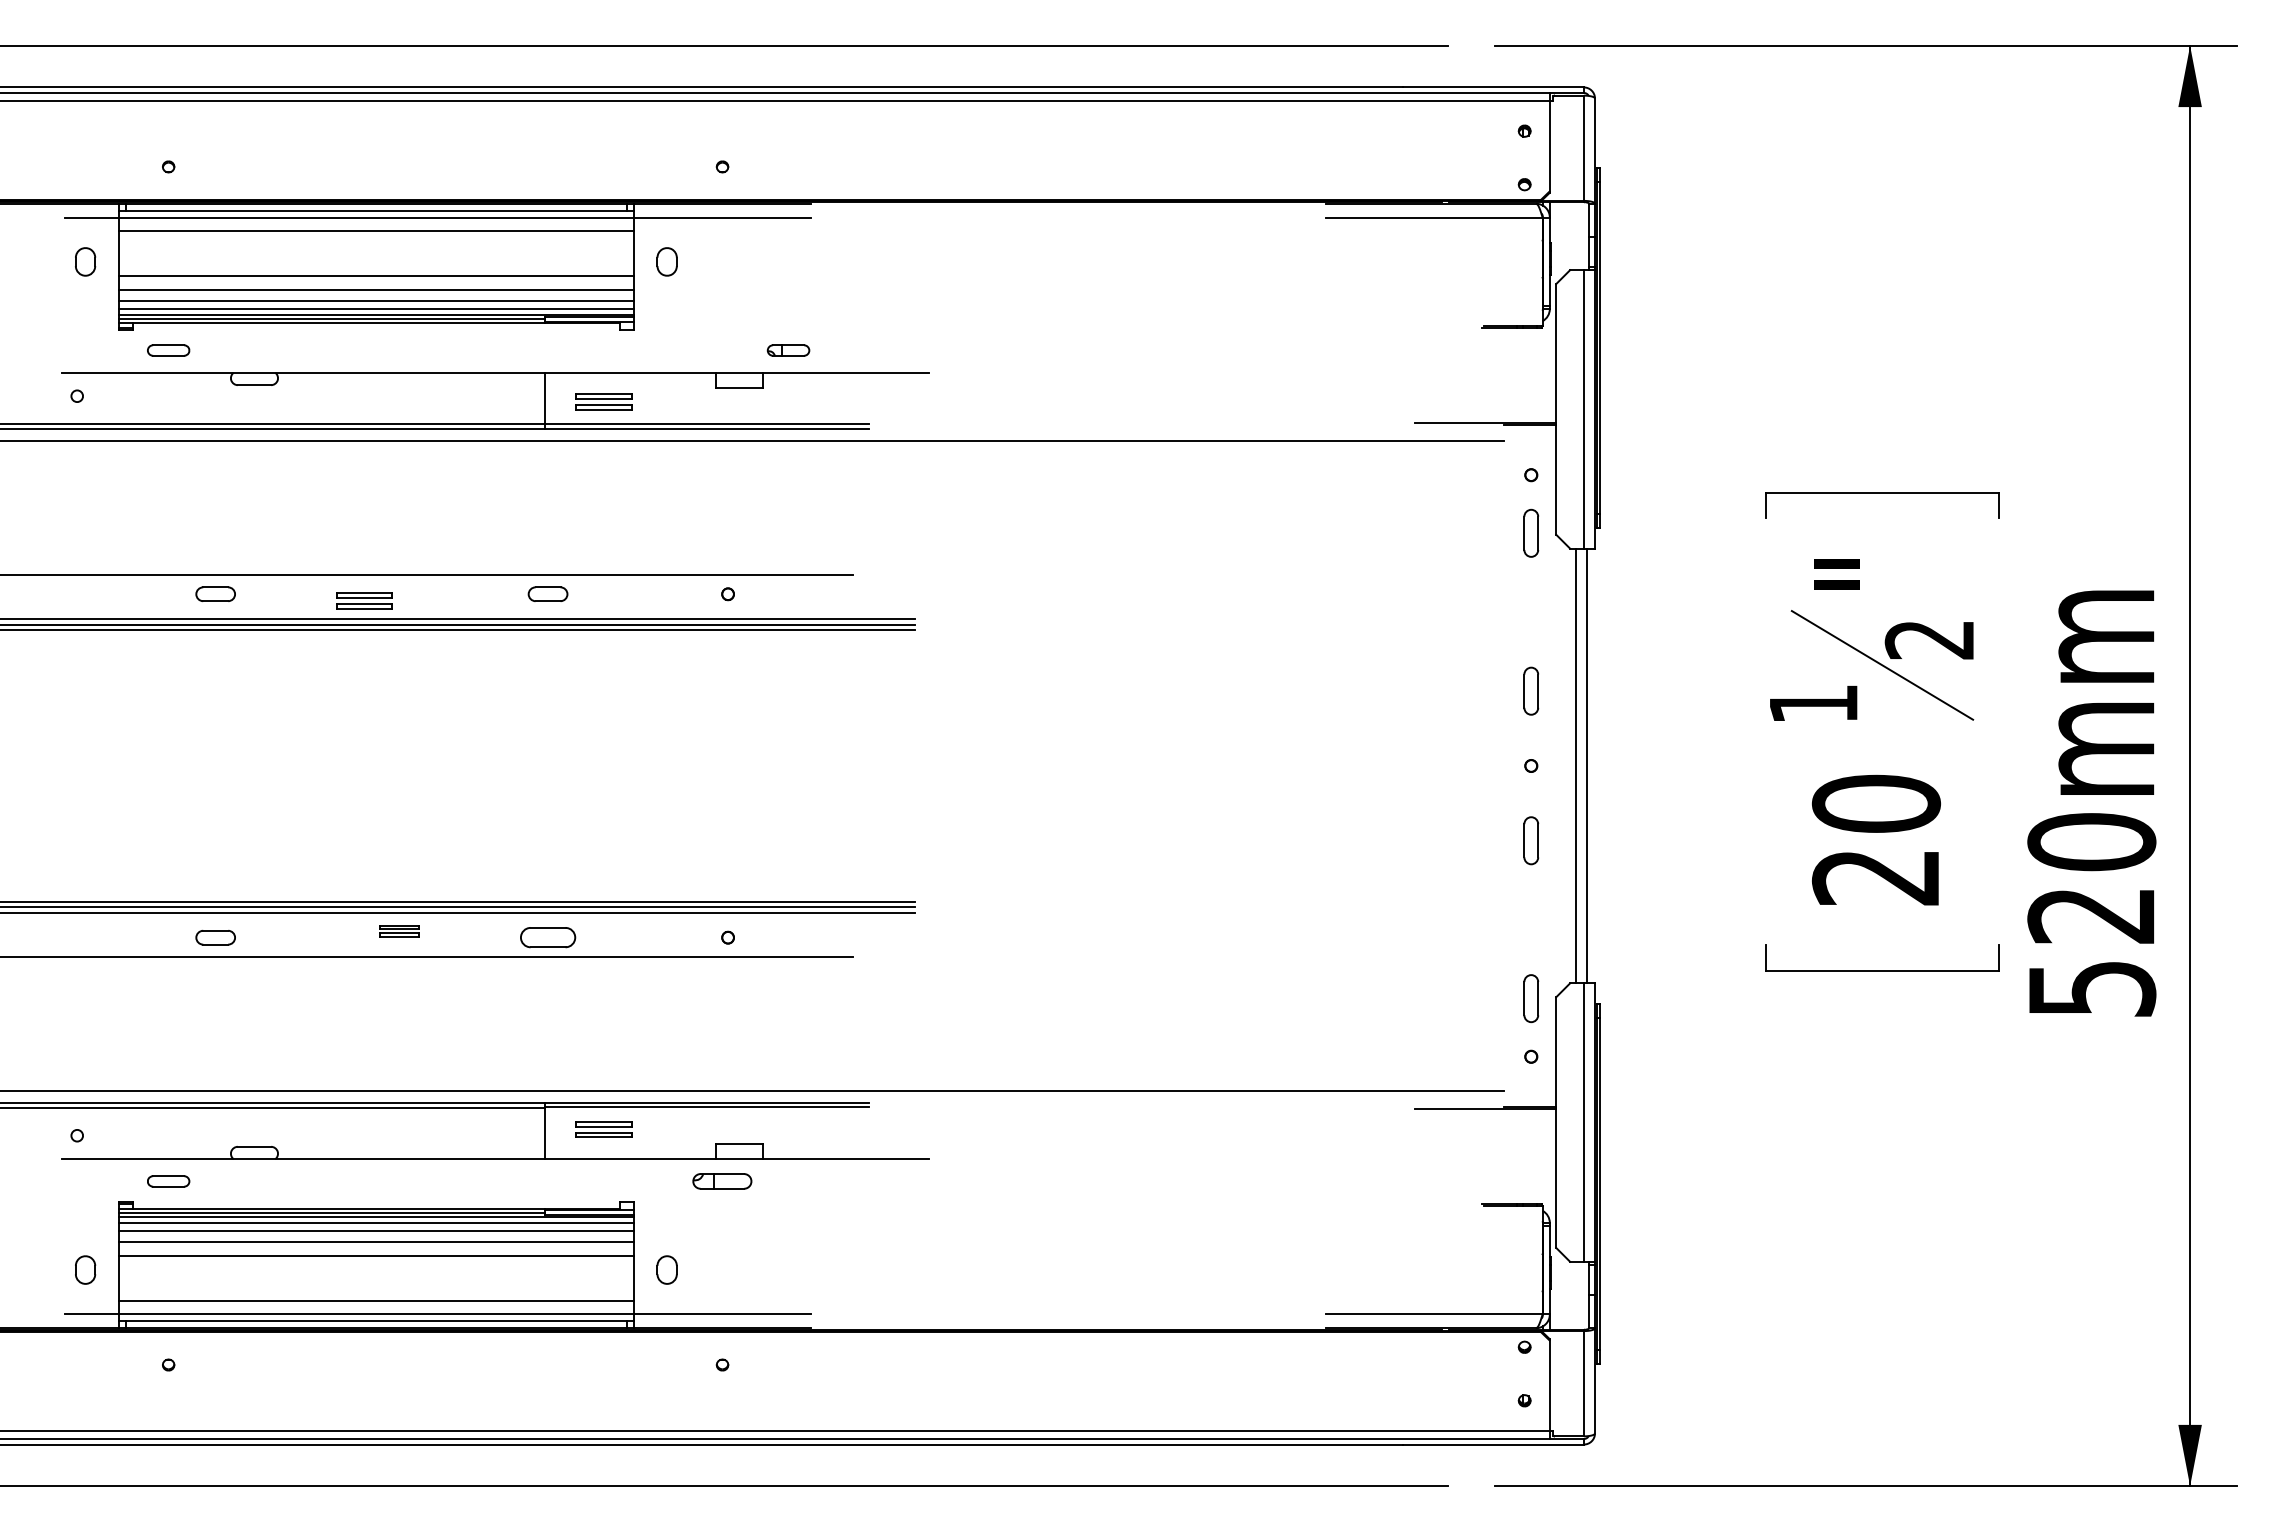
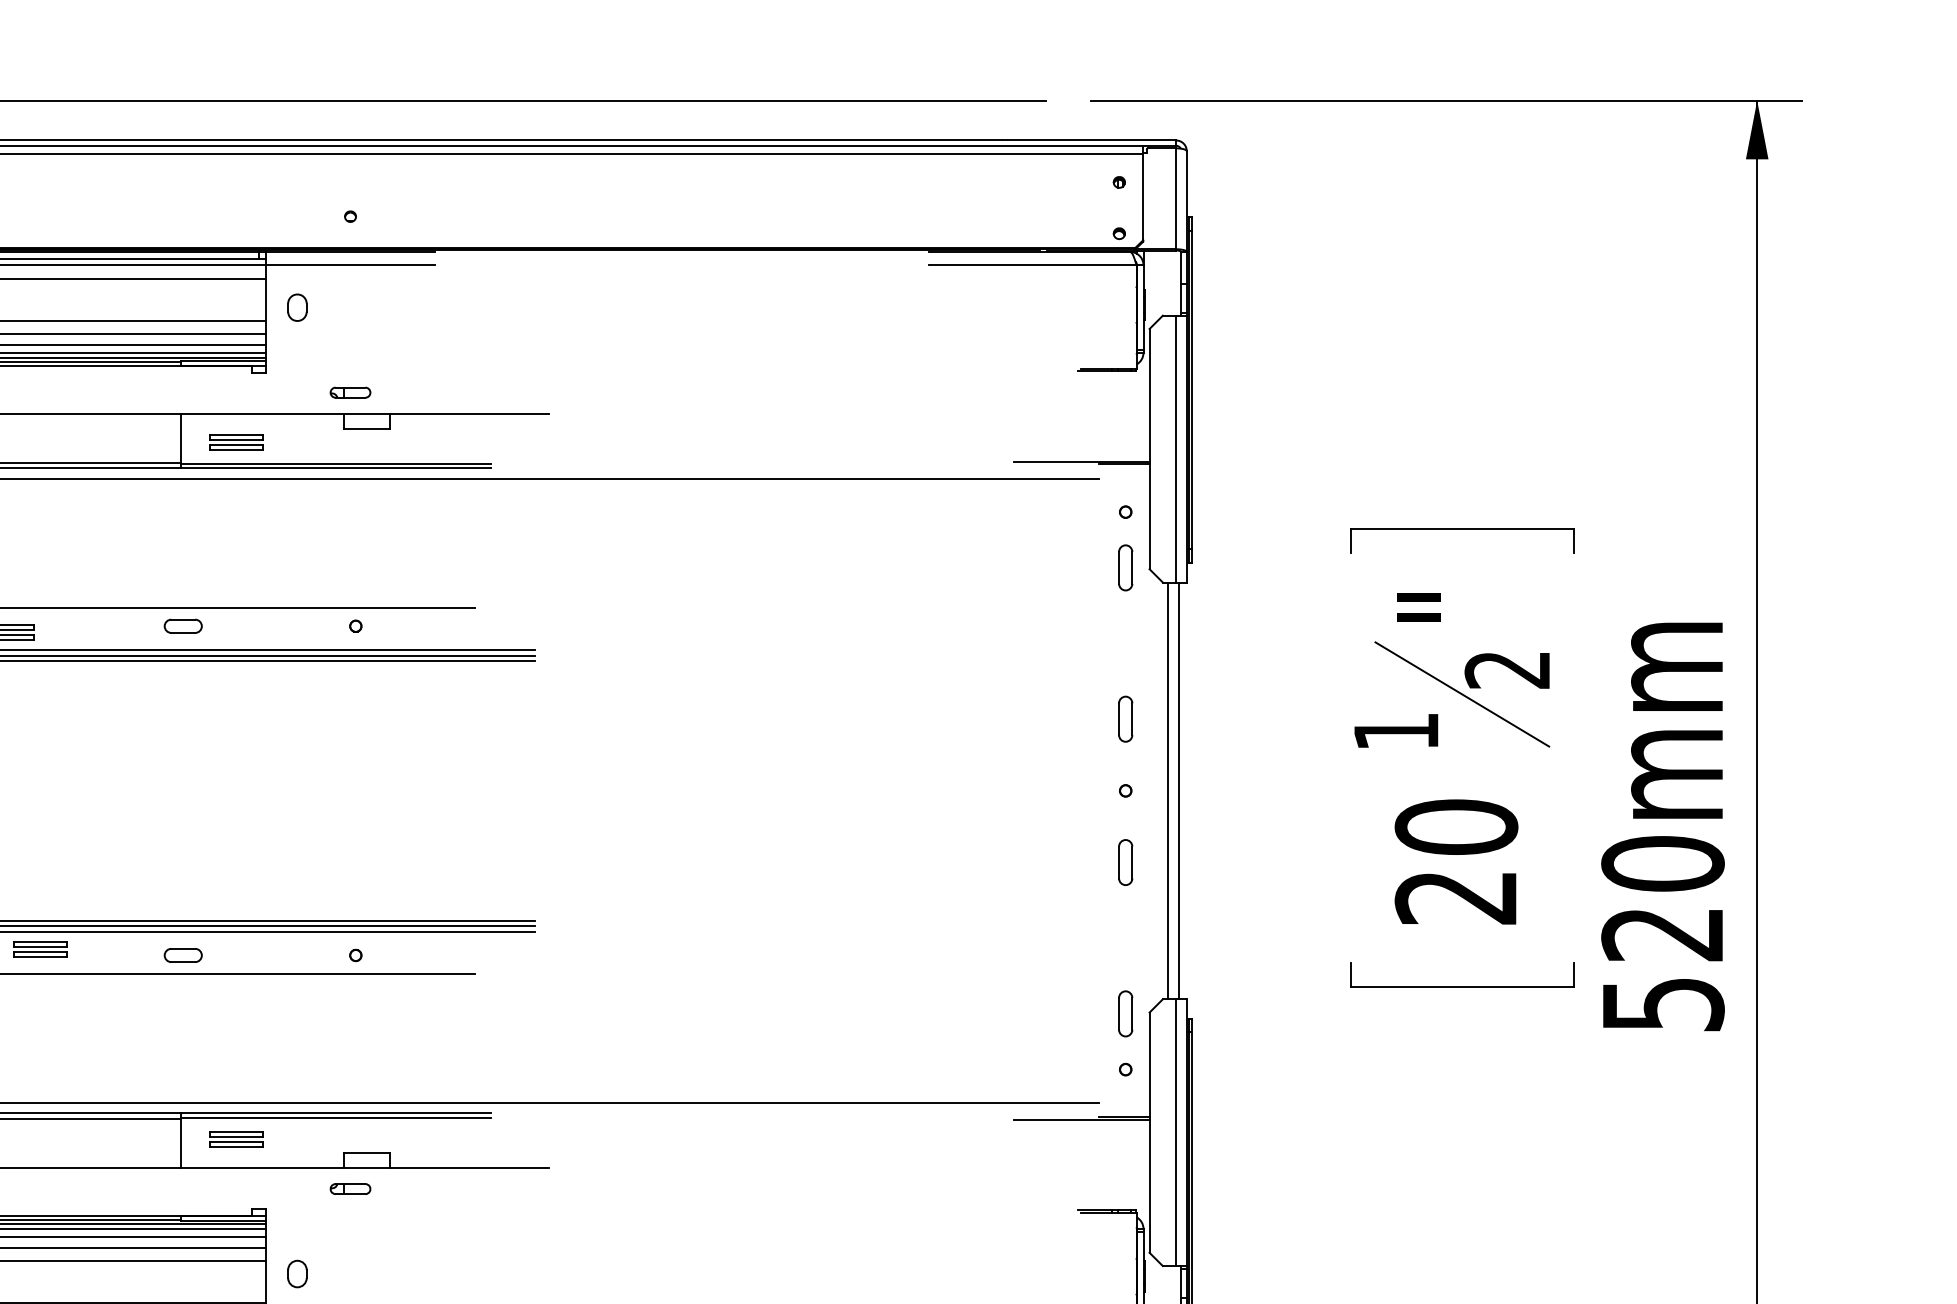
part: (788, 350) -> (350, 392), moved
part: (398, 930) -> (39, 948), size x1.43
part: (547, 937) -> (182, 955), size x0.71
part: (722, 1181) -> (350, 1189), size x0.71

